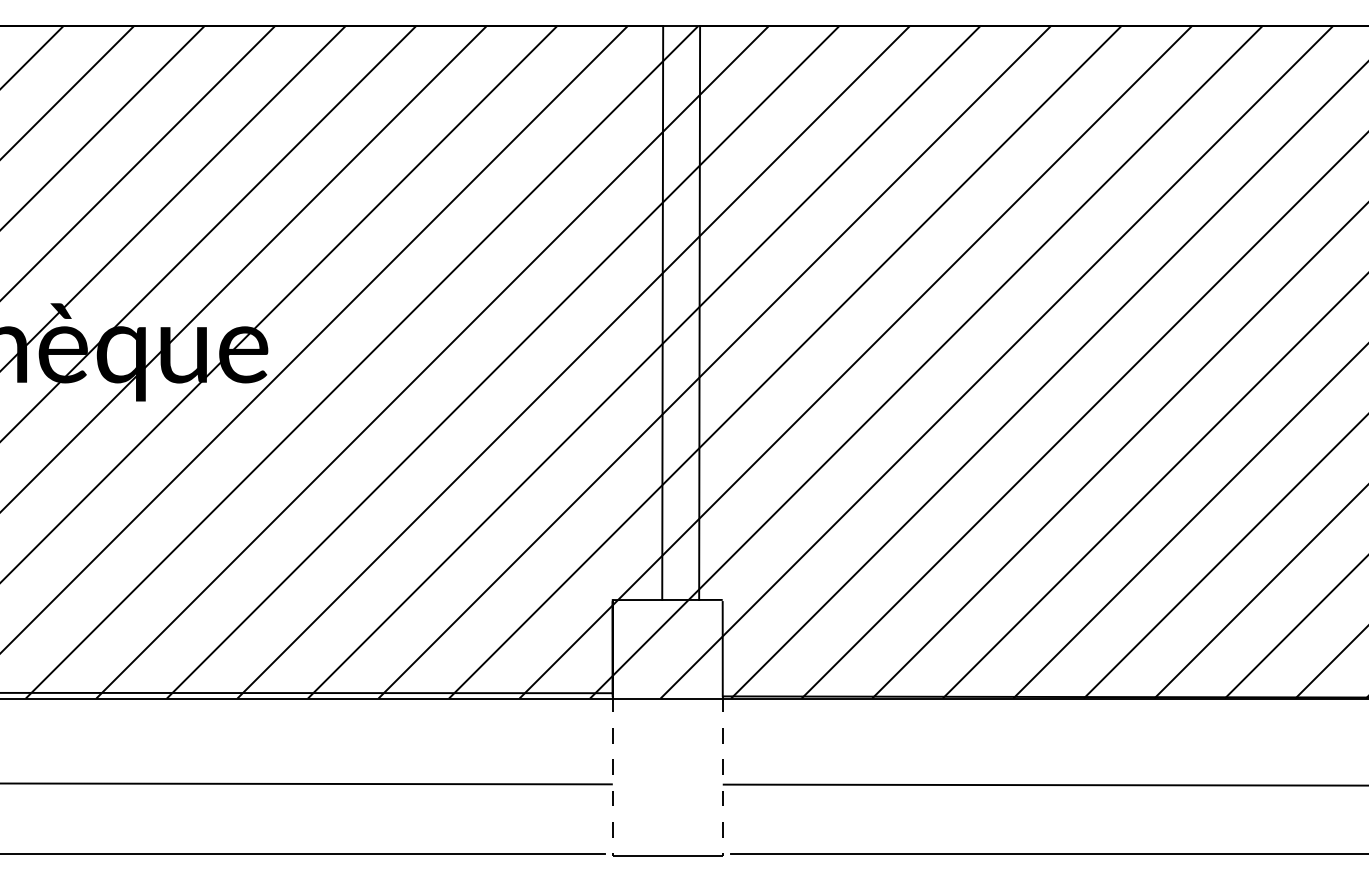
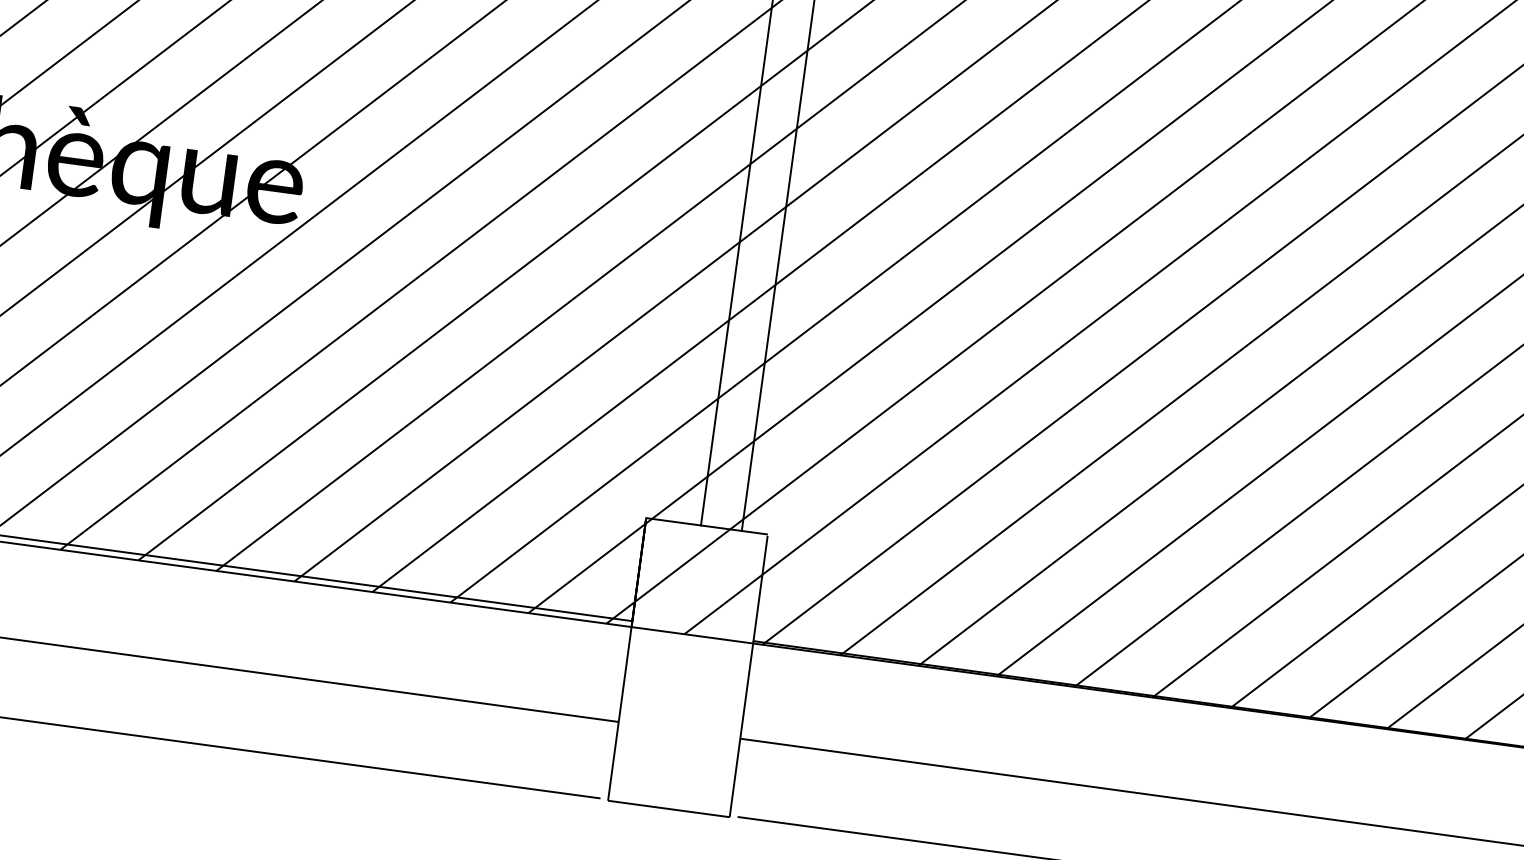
line: (722, 775) -> (741, 728), dashed -> solid
line: (612, 776) -> (619, 713), dashed -> solid

